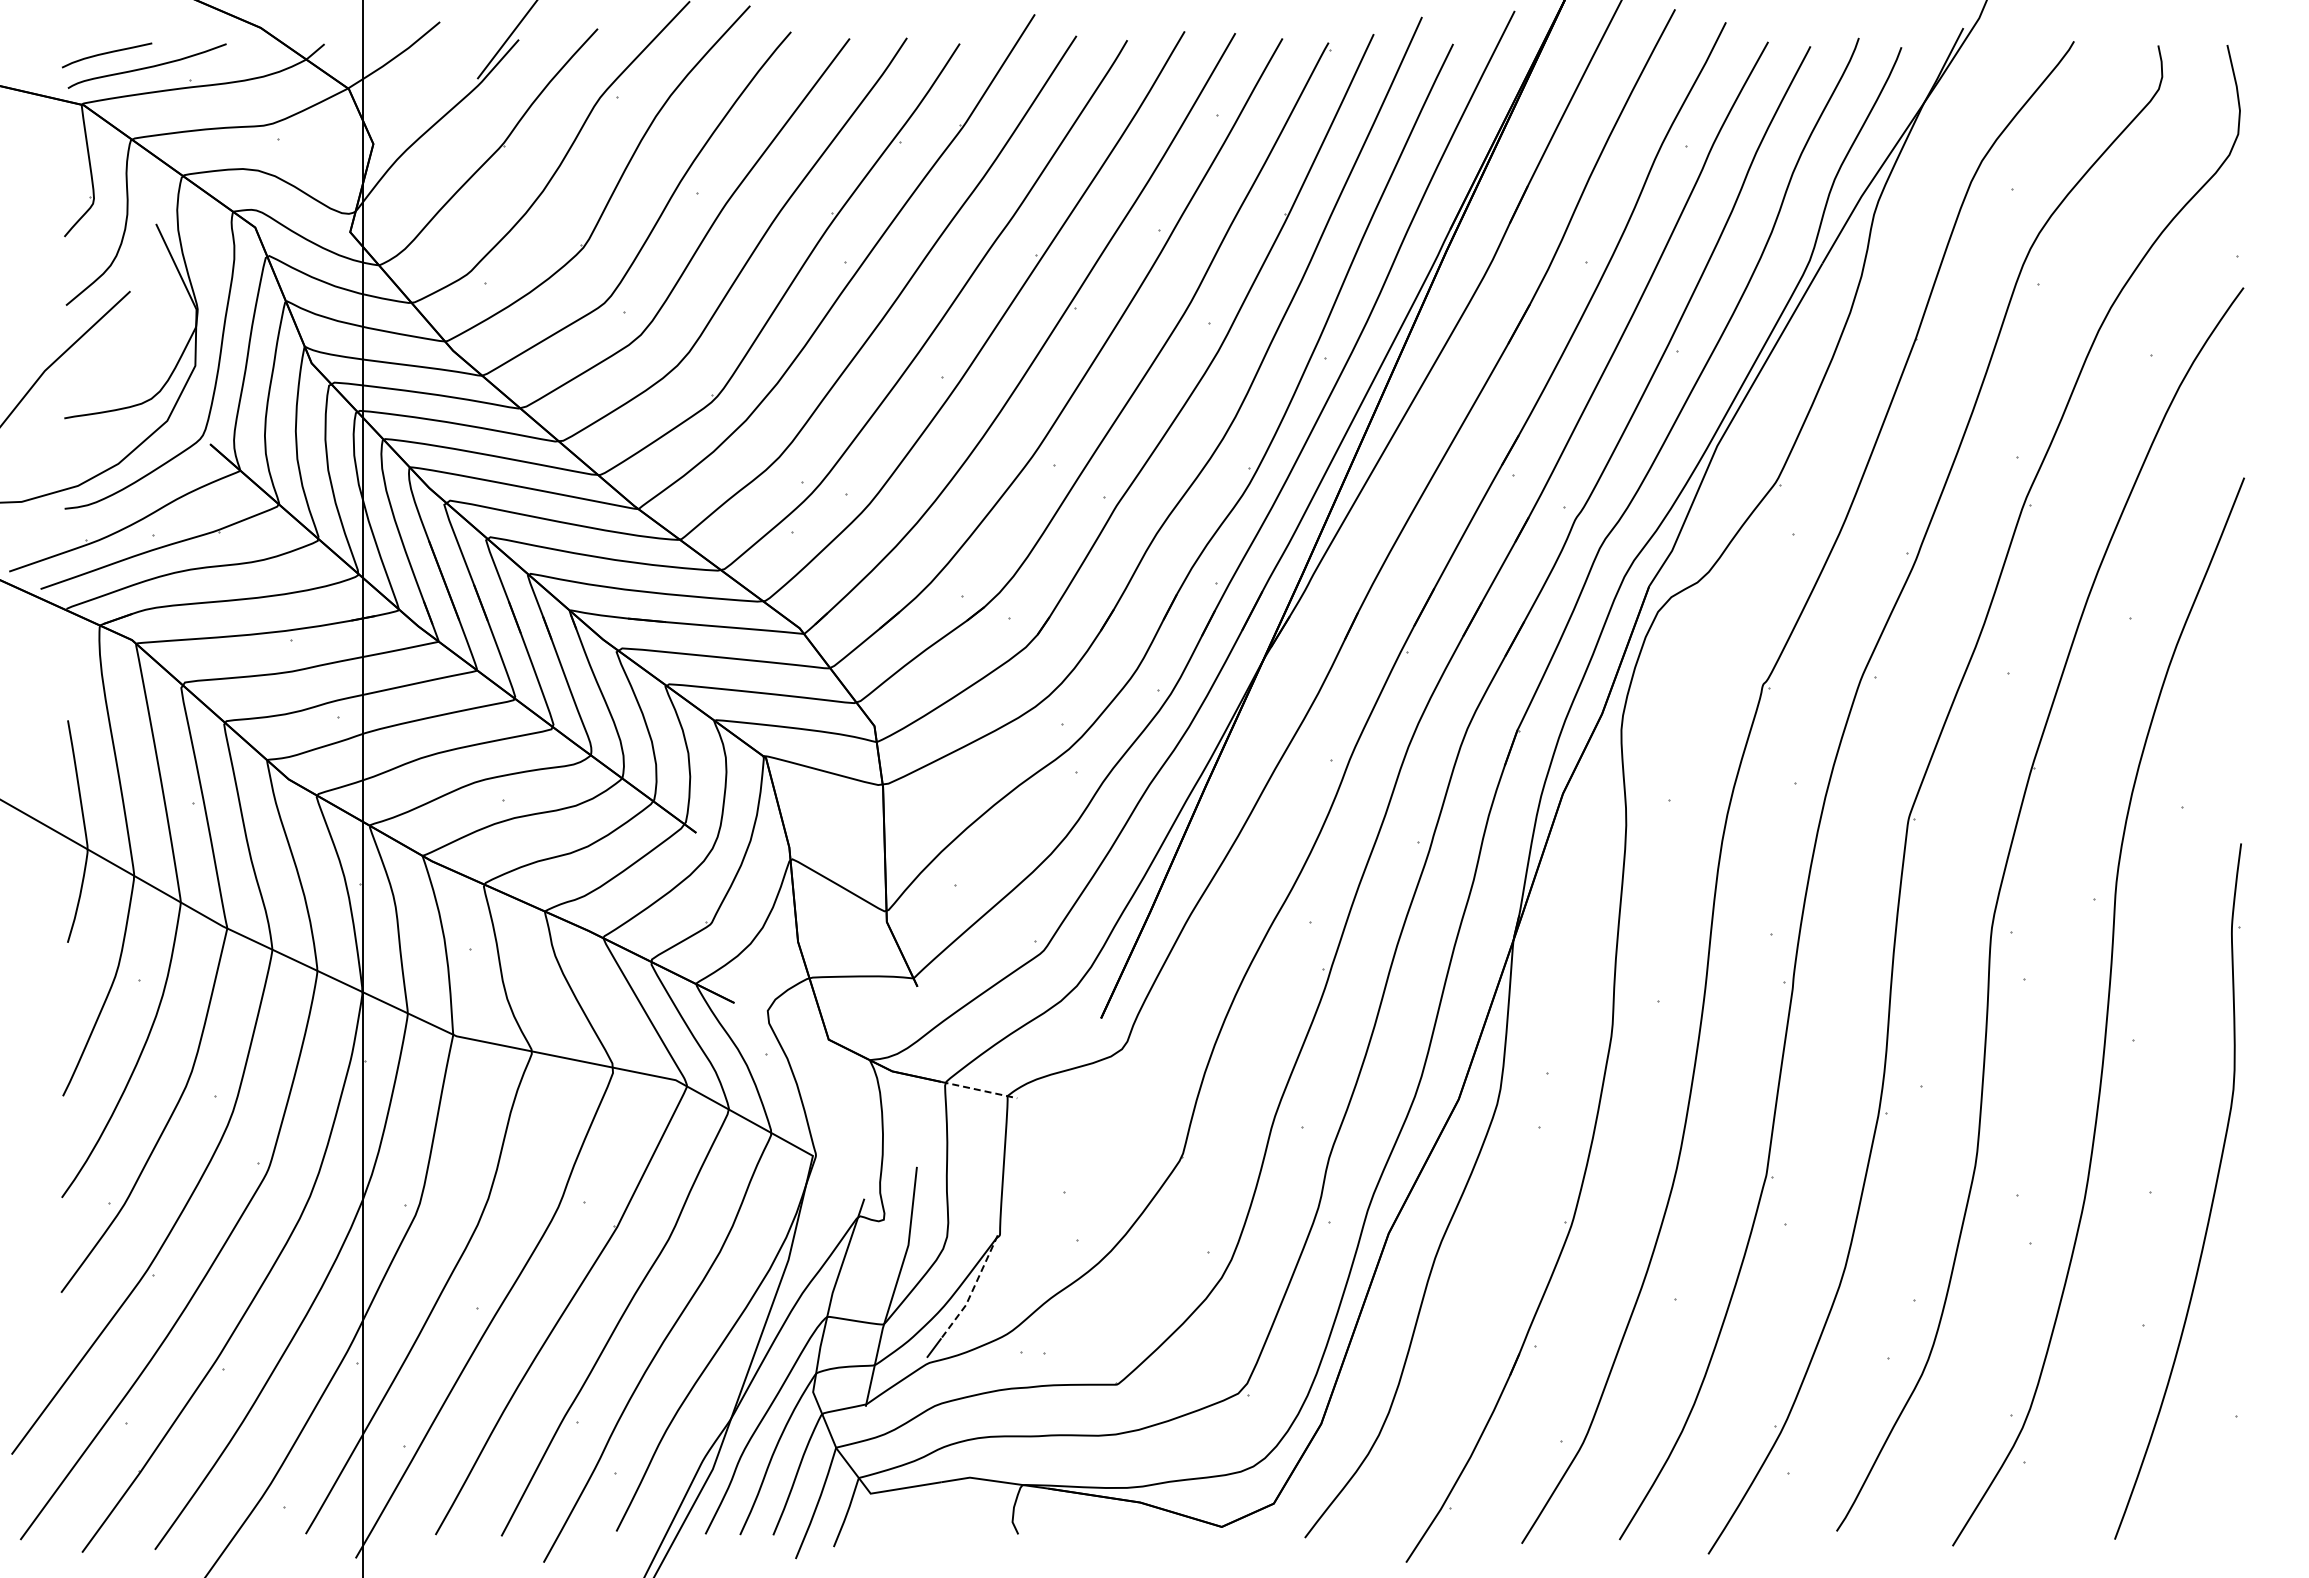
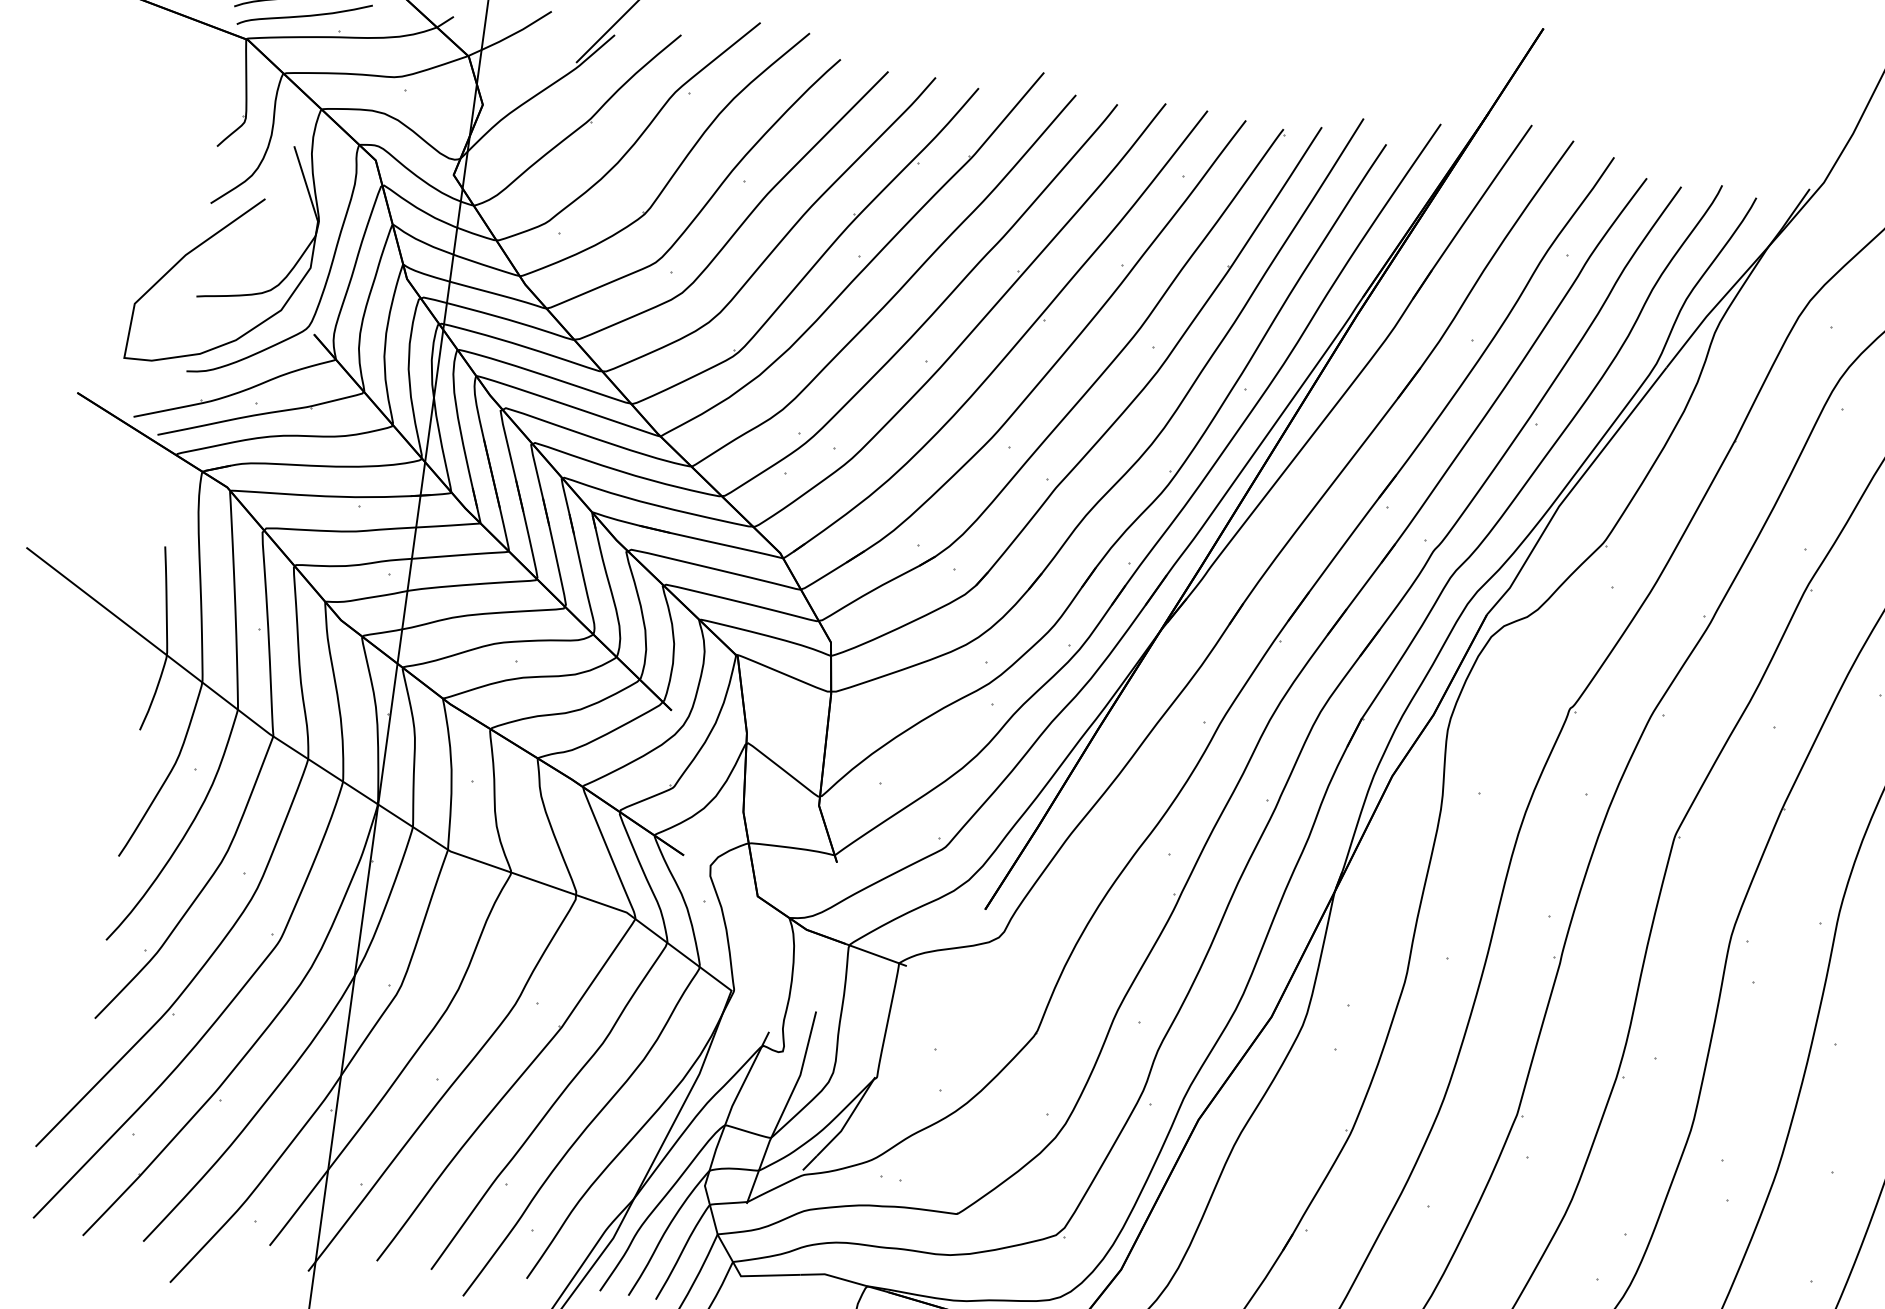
line: (979, 1090) -> (876, 955), dashed -> solid
line: (973, 1289) -> (849, 1119), dashed -> solid

